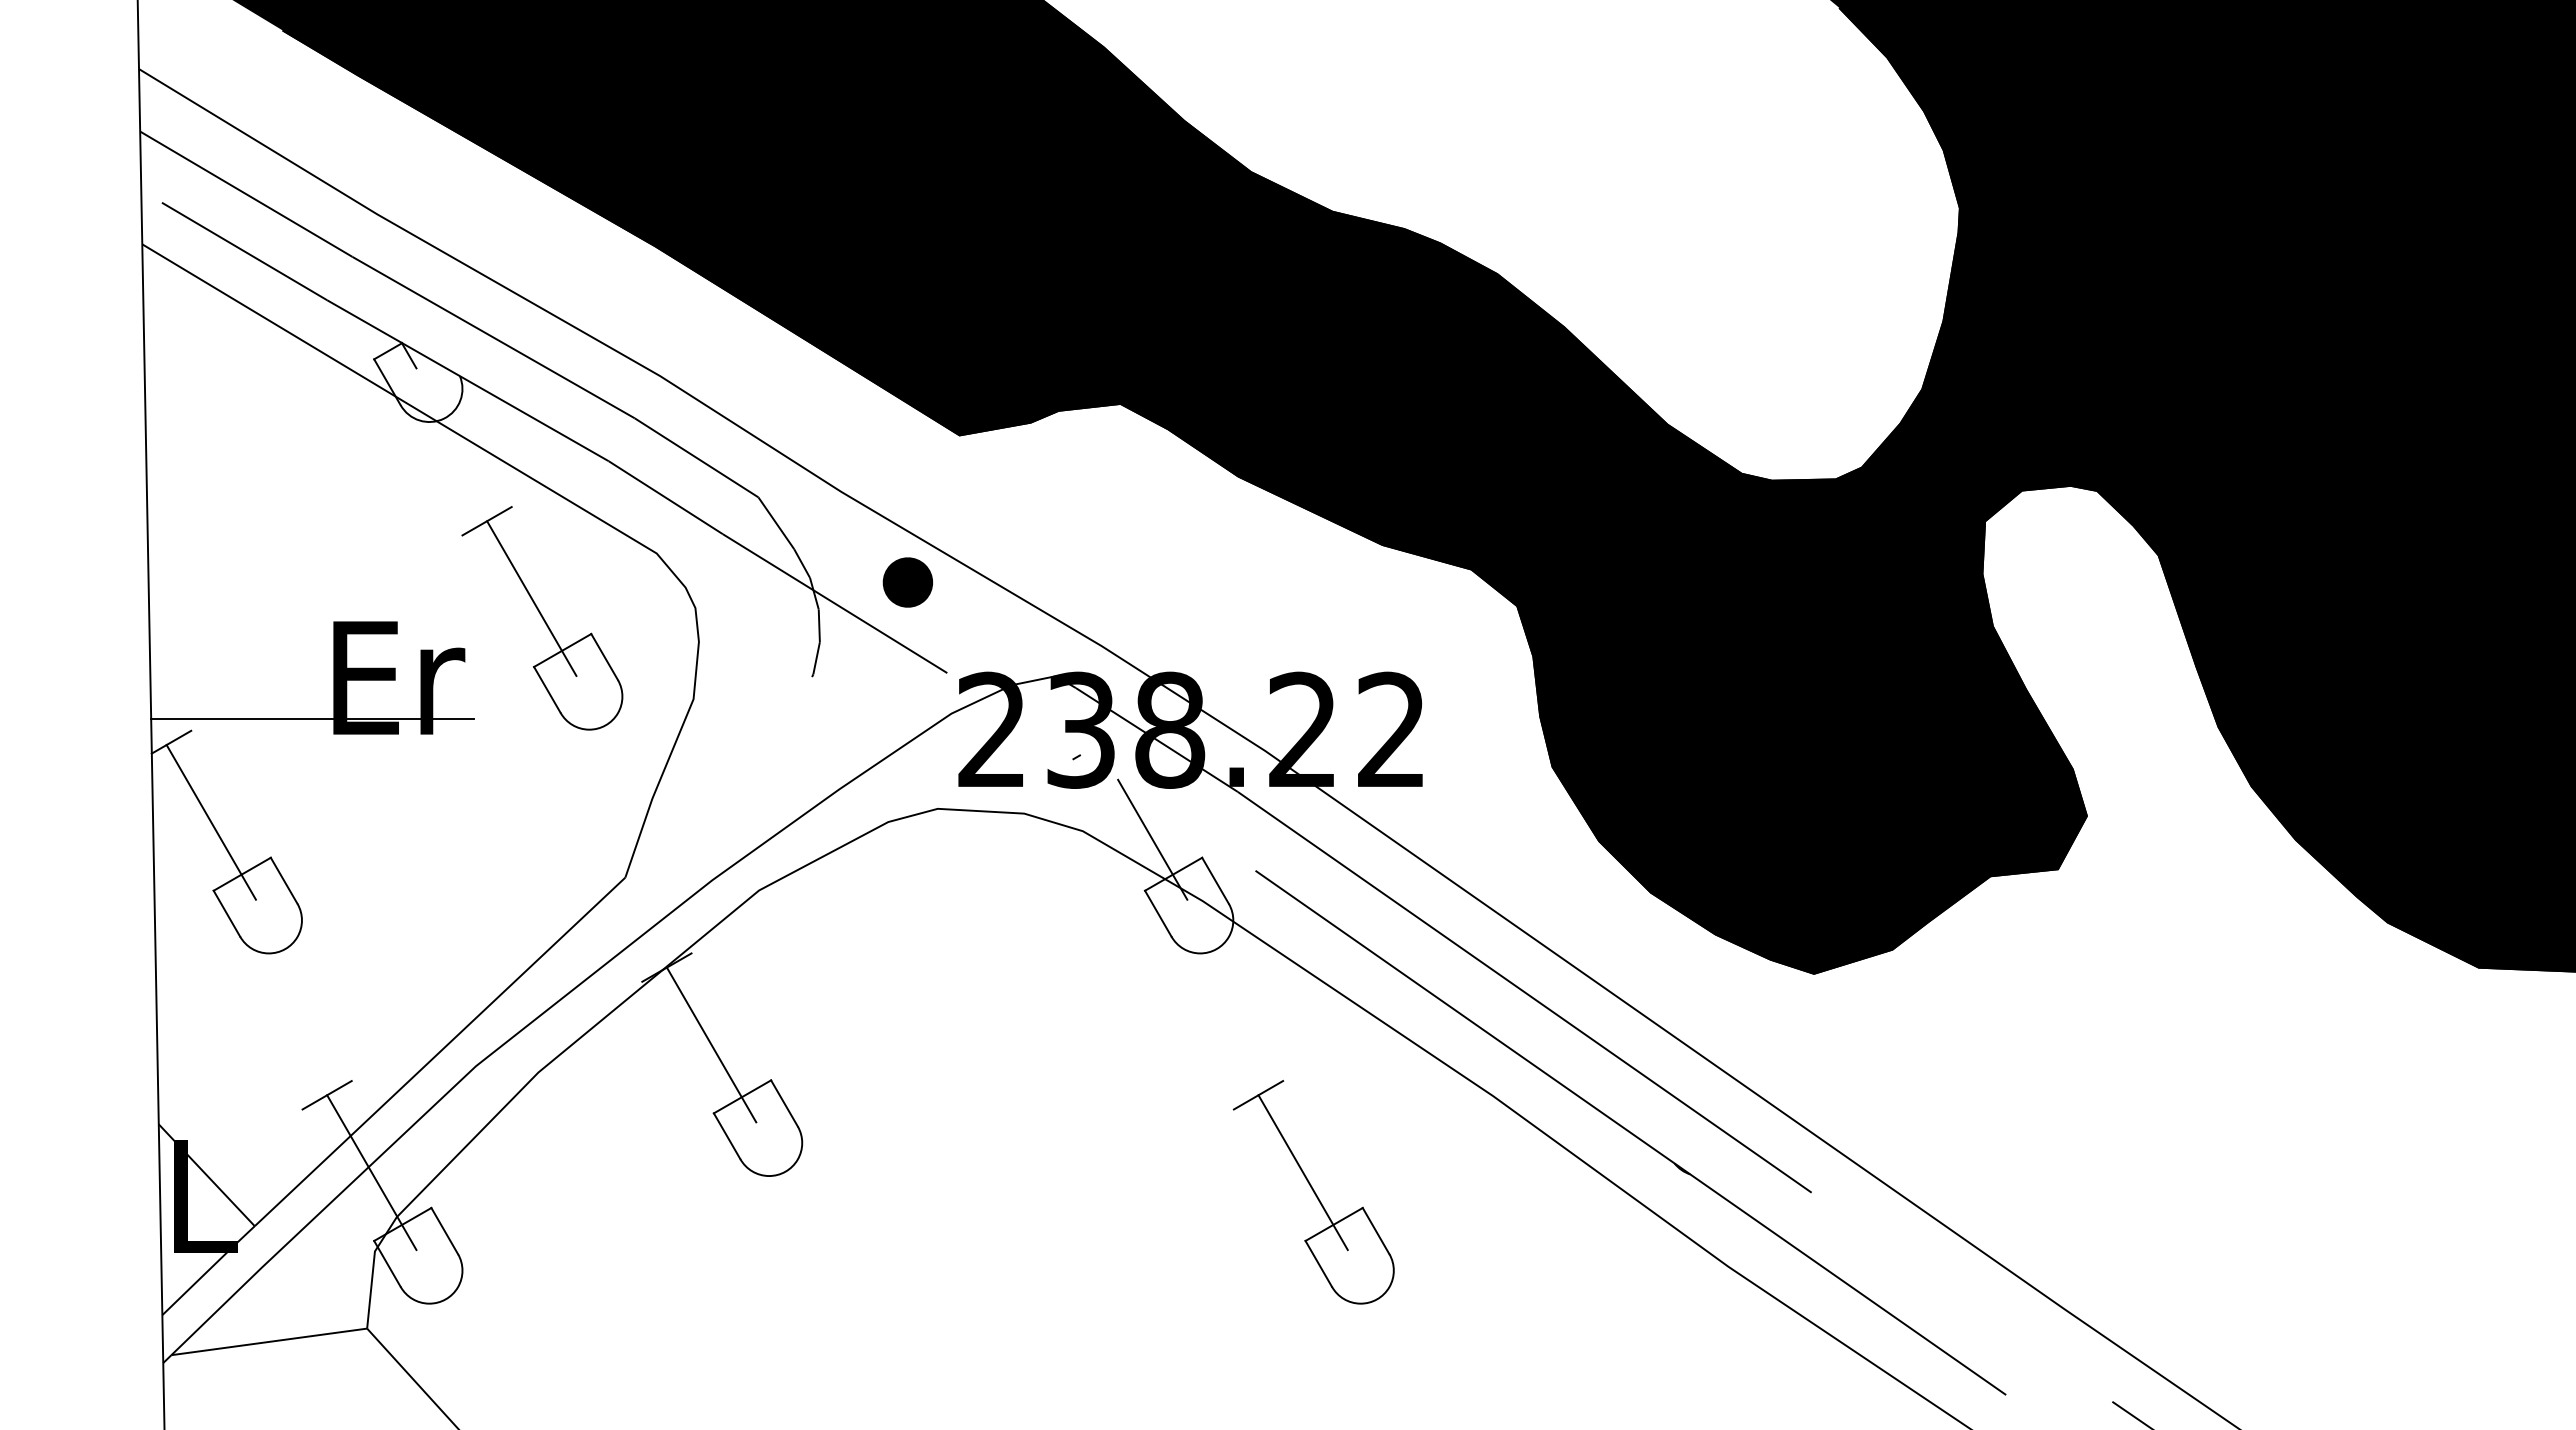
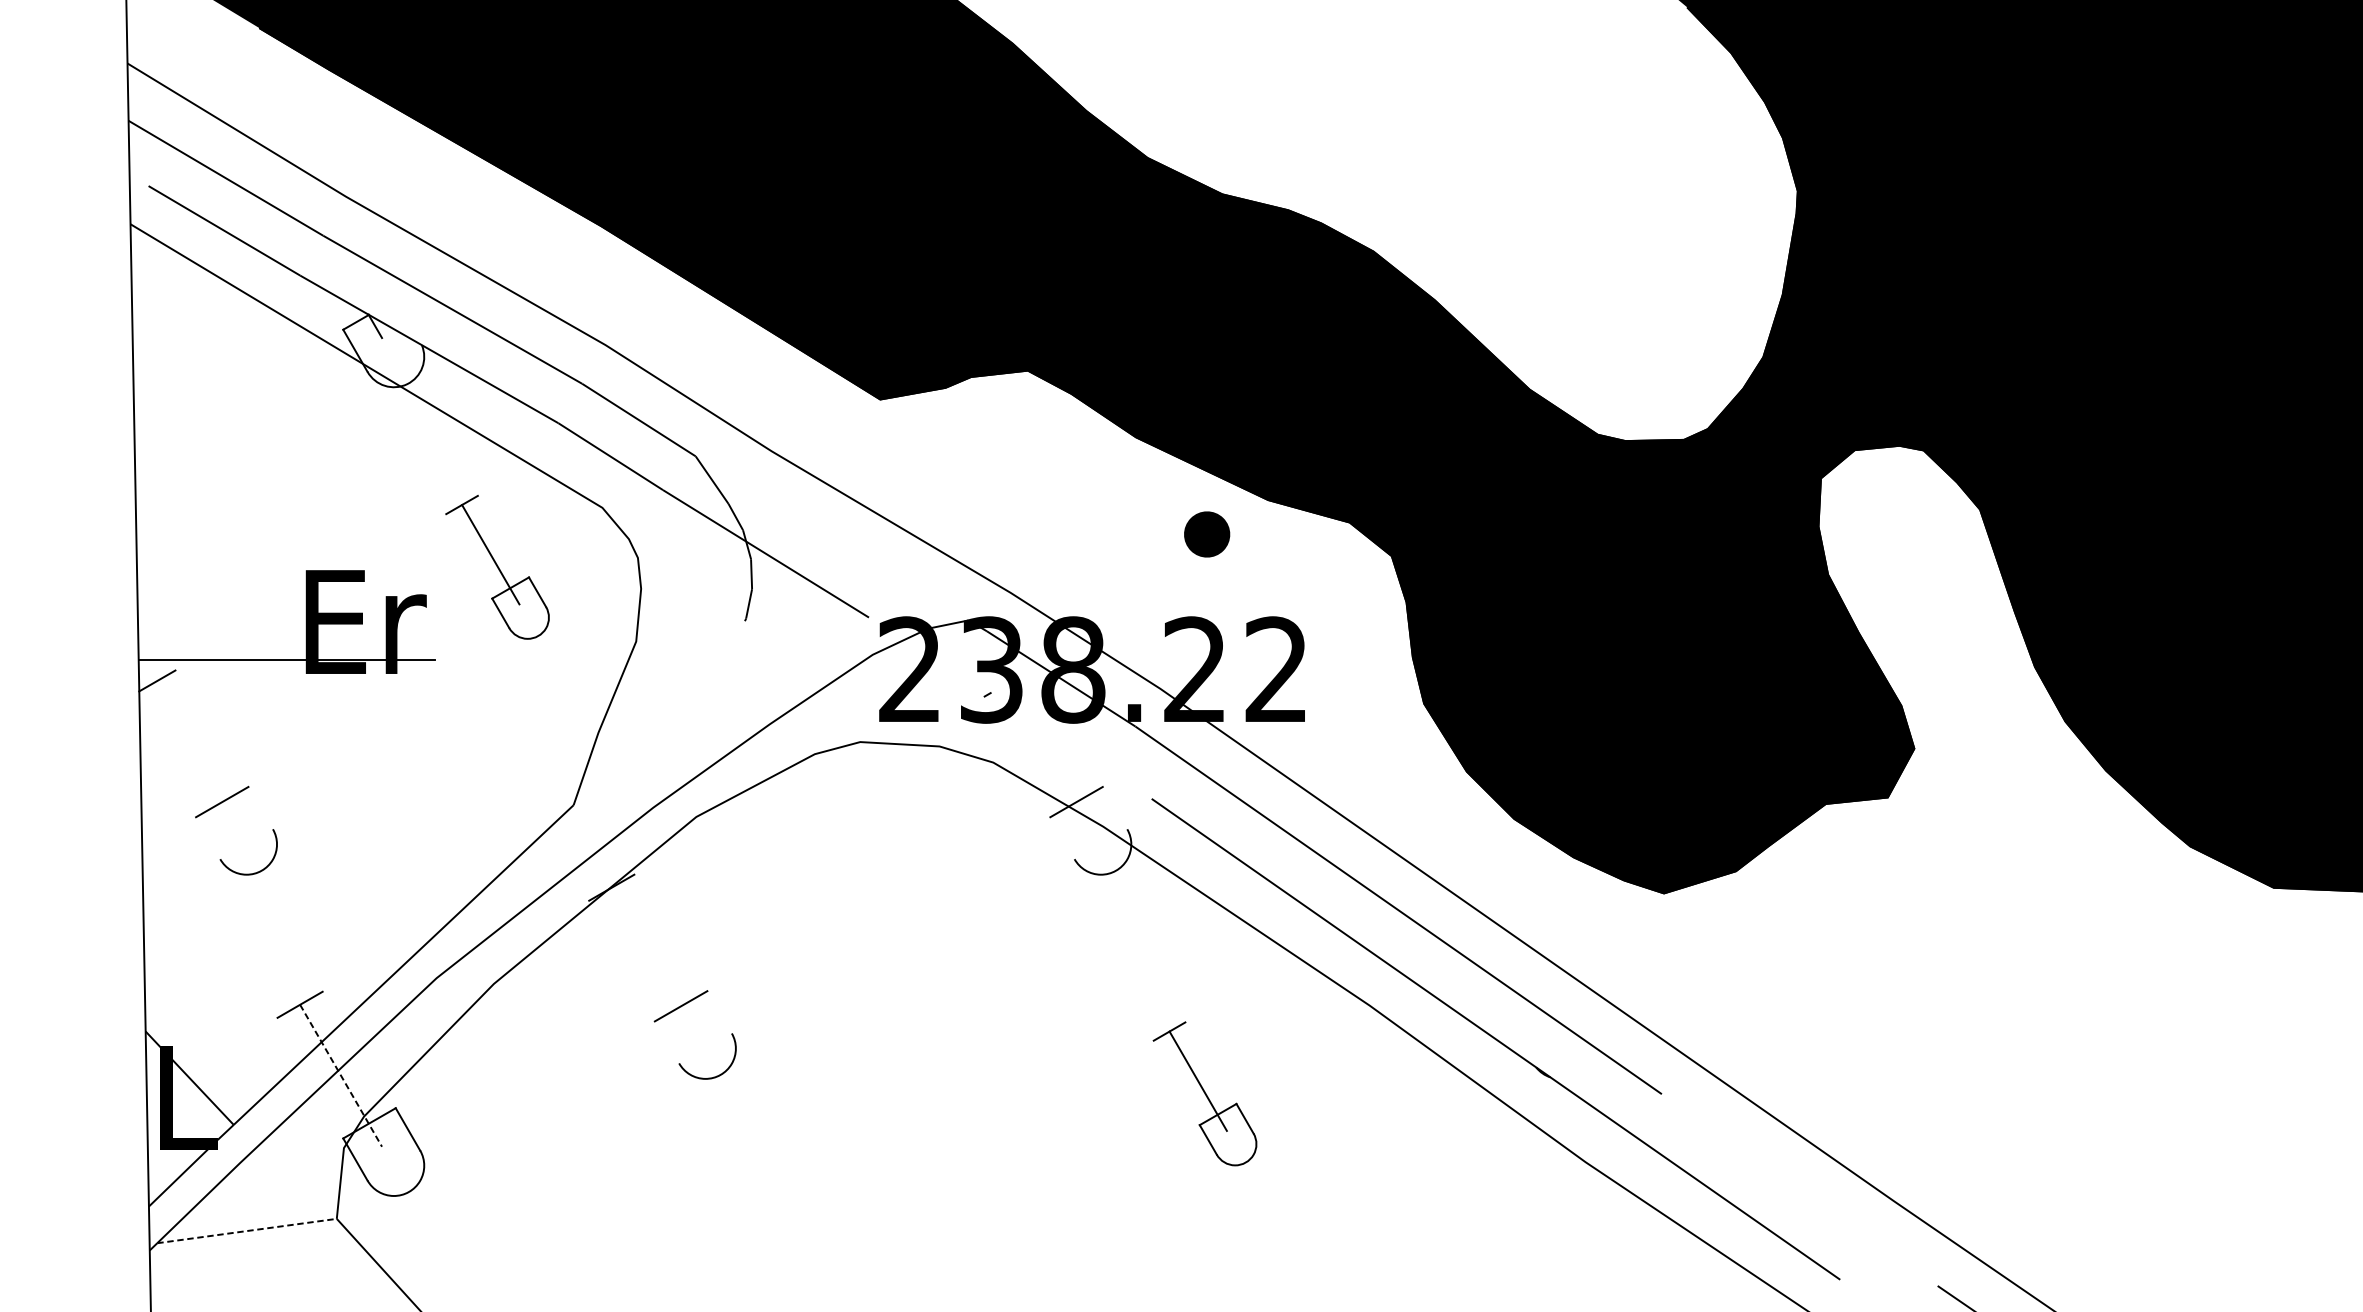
part: (907, 582) -> (1206, 534), moved
part: (542, 618) -> (497, 567), size x0.7
line: (210, 822) -> (193, 754), removed
line: (1152, 839) -> (1057, 770), removed
line: (283, 880) -> (260, 807), removed
line: (1215, 880) -> (1114, 807), removed
line: (226, 913) -> (207, 838), removed
line: (1158, 913) -> (1062, 838), removed
line: (711, 1044) -> (652, 958), removed
line: (784, 1103) -> (719, 1012), removed
line: (726, 1136) -> (666, 1042), removed
line: (372, 1173) -> (341, 1076), solid -> dashed
part: (1313, 1192) -> (1204, 1094), size x0.7
line: (269, 1341) -> (247, 1230), solid -> dashed

